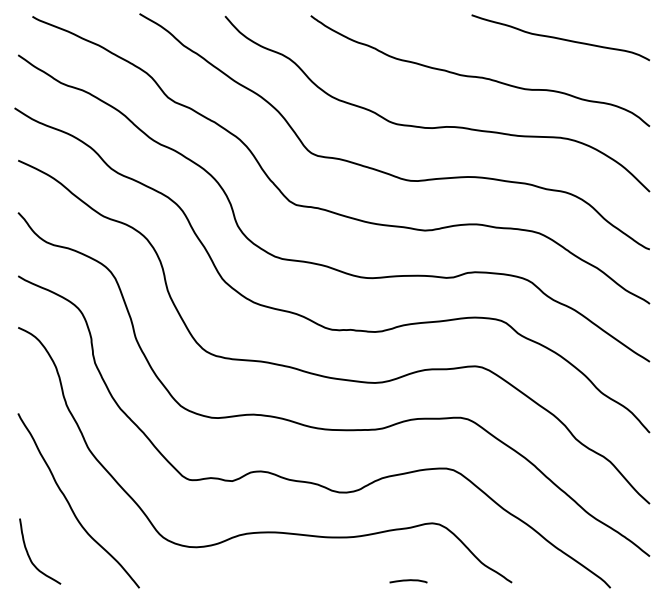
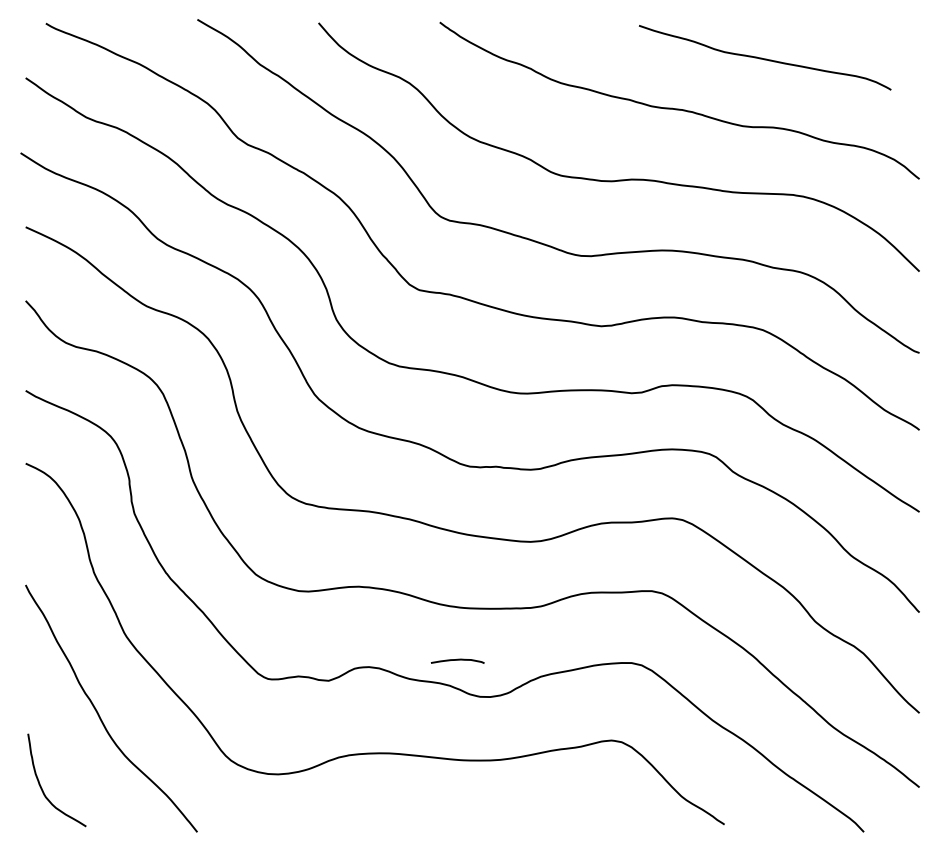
curve: (559, 37) -> (763, 57), moved
curve: (408, 581) -> (457, 661), moved

